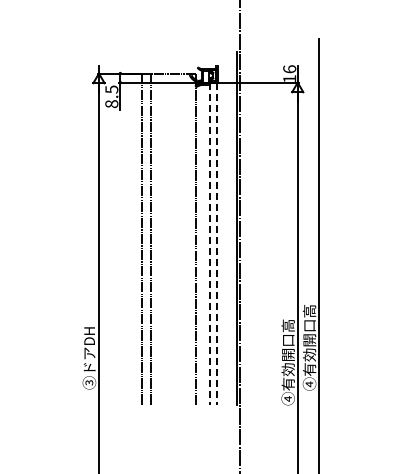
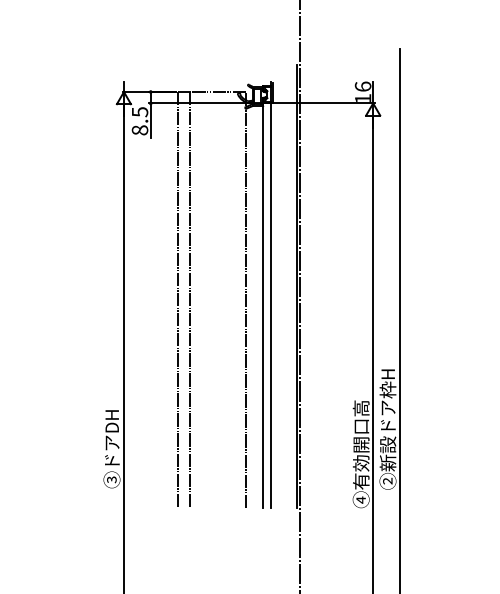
line: (210, 244) -> (263, 306), dashed -> solid
line: (216, 244) -> (271, 306), dashed -> solid
text: (309, 340) -> (387, 426), ④有効開口高 -> ②新設ドア枠H

